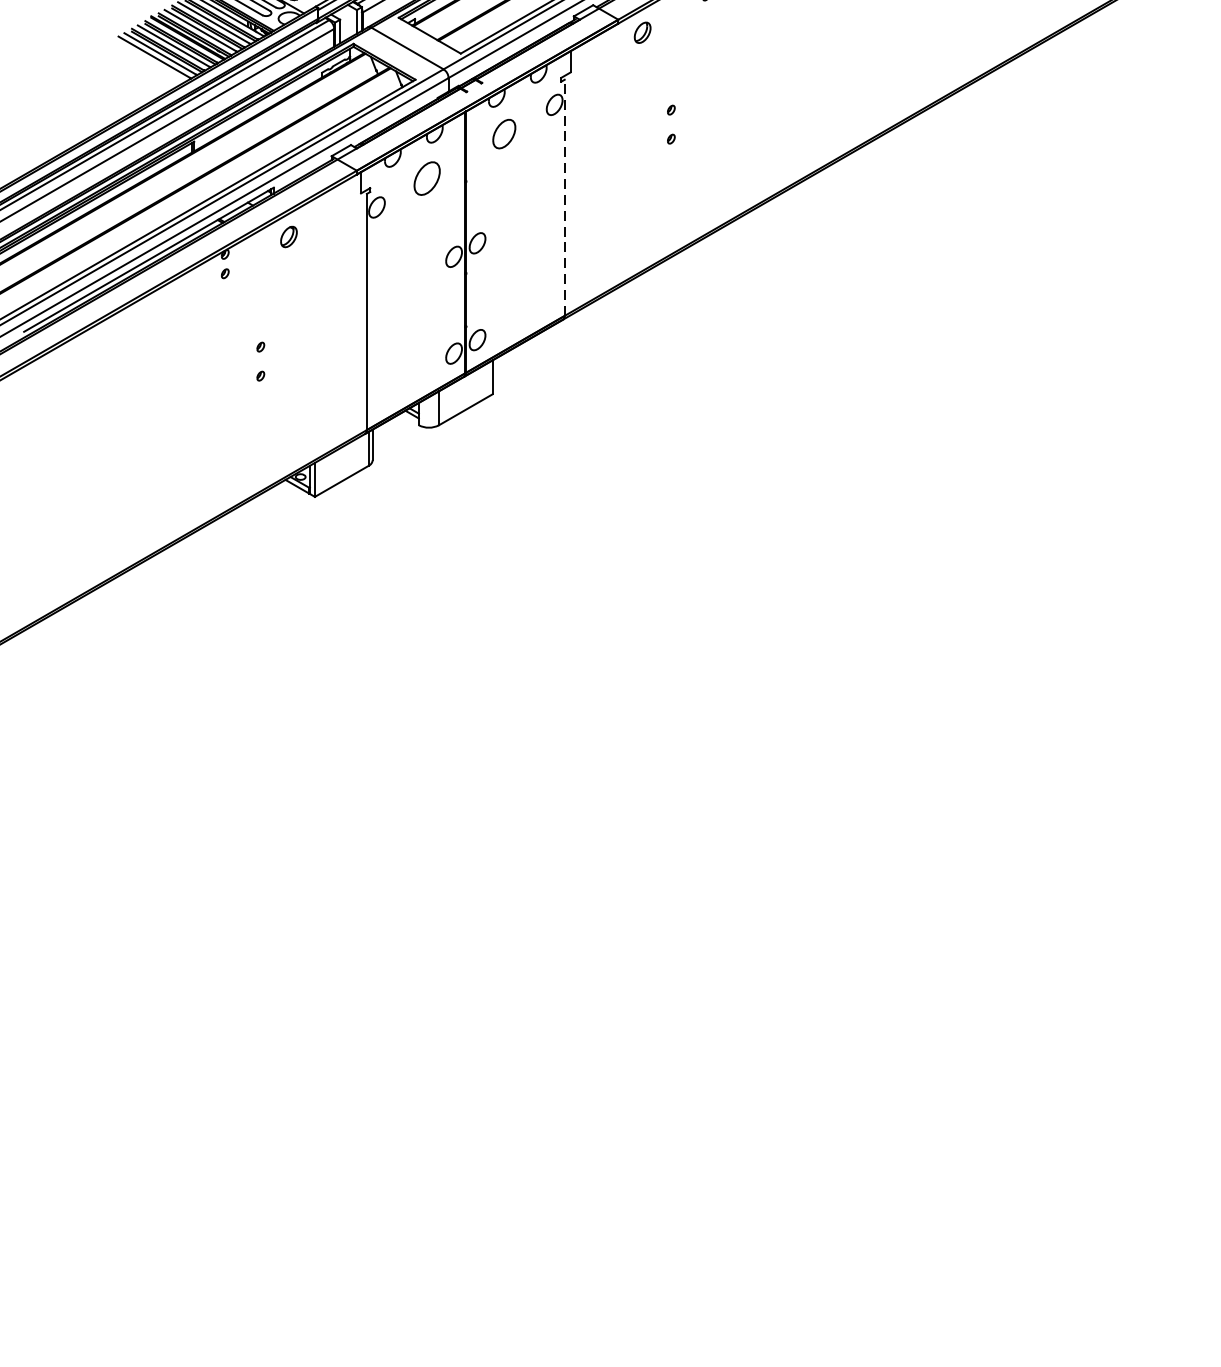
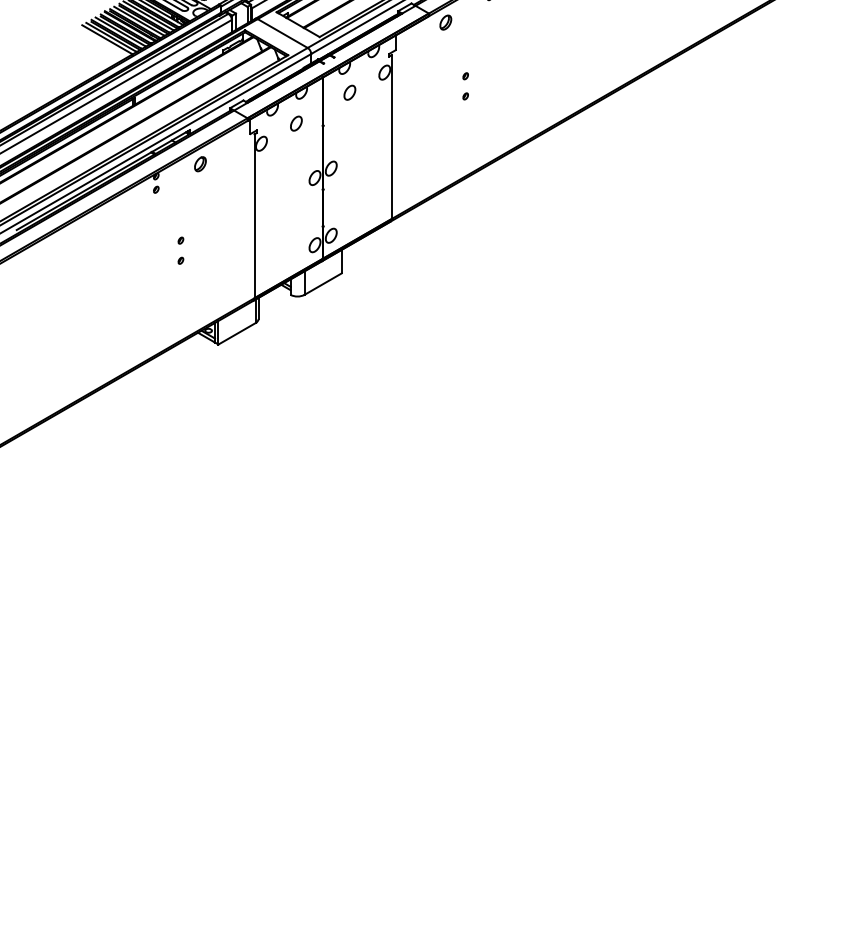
part: (503, 133) -> (349, 92), size x0.71
part: (427, 178) -> (296, 123), size x0.62
line: (564, 198) -> (391, 137), dashed -> solid

